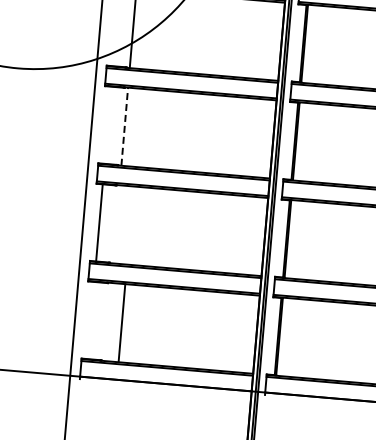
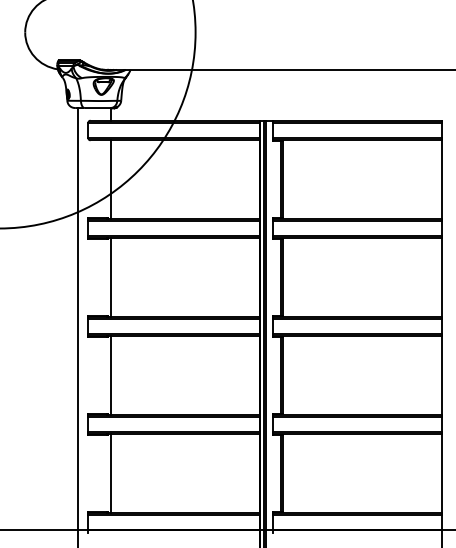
line: (124, 126) -> (110, 277), dashed -> solid
line: (99, 222) -> (110, 375), moved
line: (121, 323) -> (110, 473), moved

